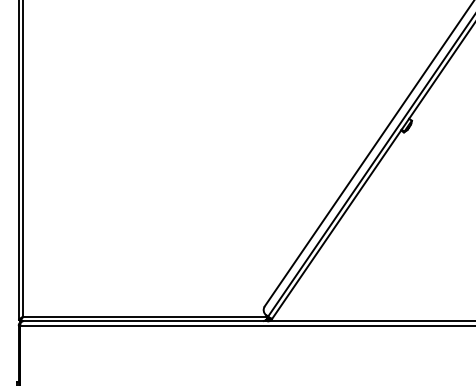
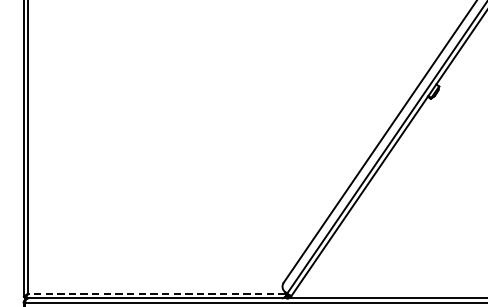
line: (144, 316) -> (156, 293), solid -> dashed

